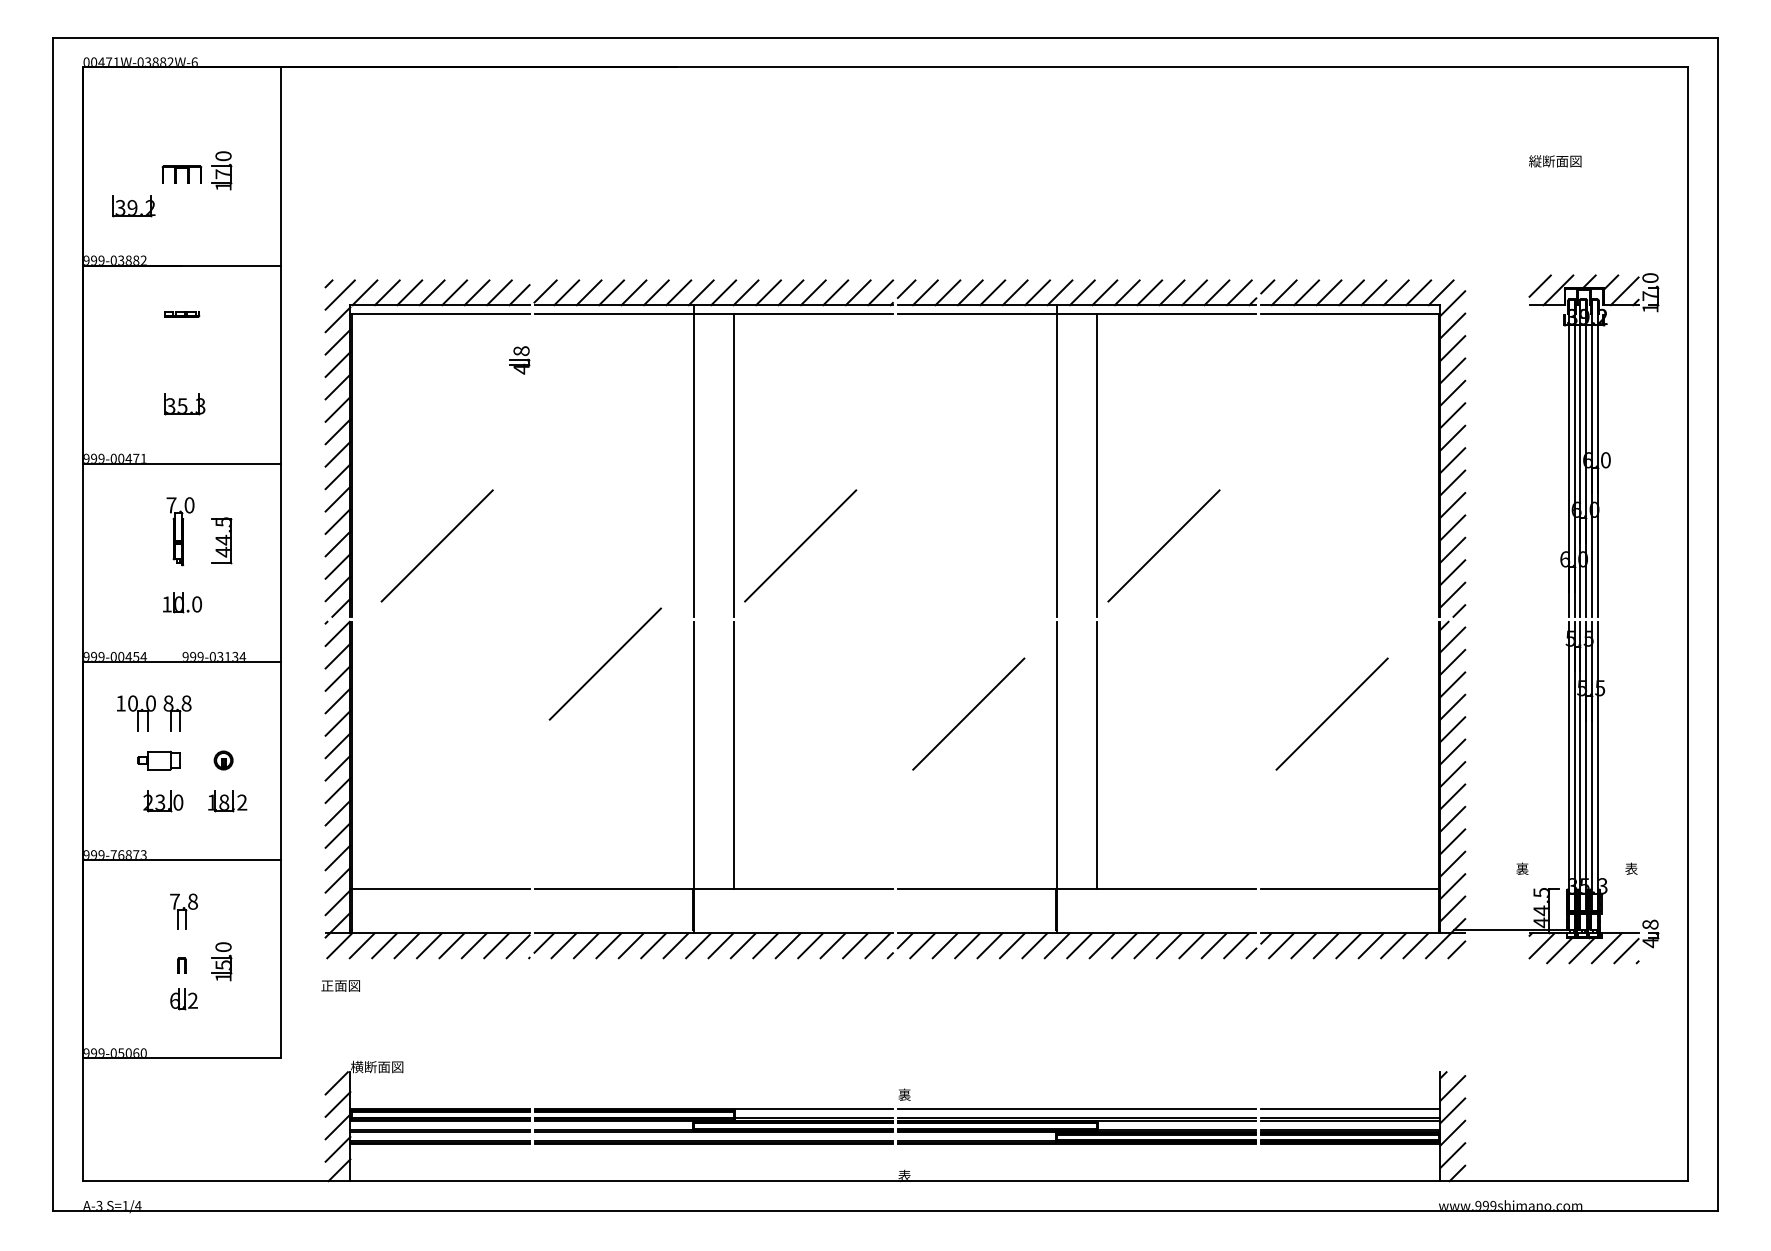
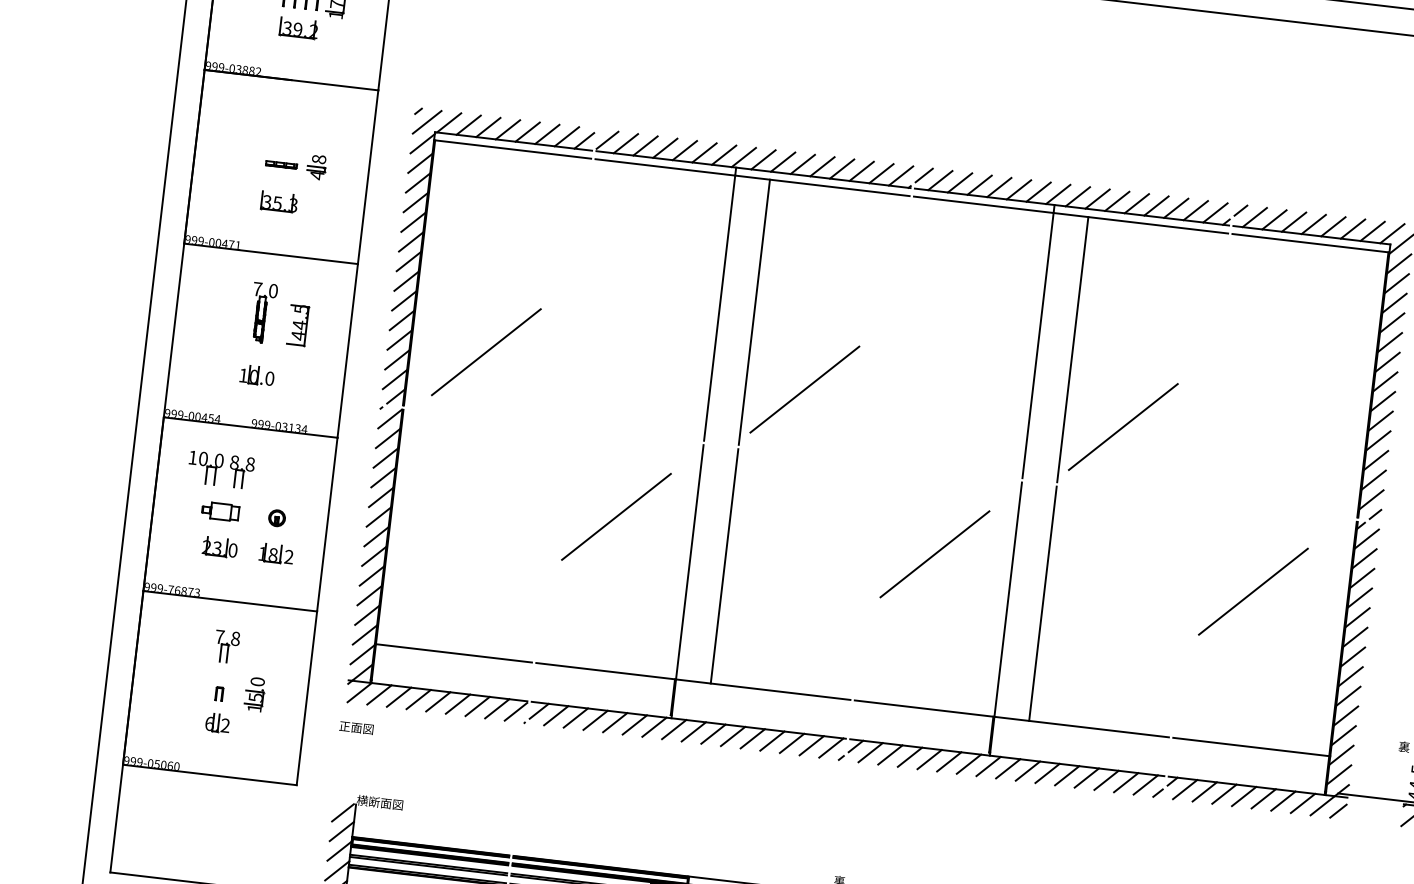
part: (133, 206) -> (298, 28), moved
part: (182, 314) -> (281, 165), moved
part: (519, 360) -> (316, 167), moved
line: (604, 663) -> (615, 516), moved

